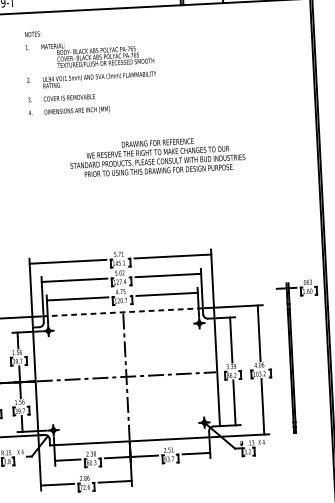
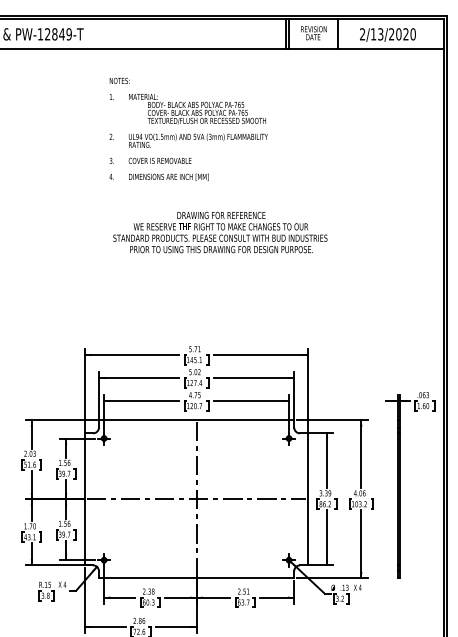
text: (91, 70) -> (188, 128), moved
text: (157, 156) -> (220, 232), moved
line: (123, 312) -> (196, 420), dashed -> solid

